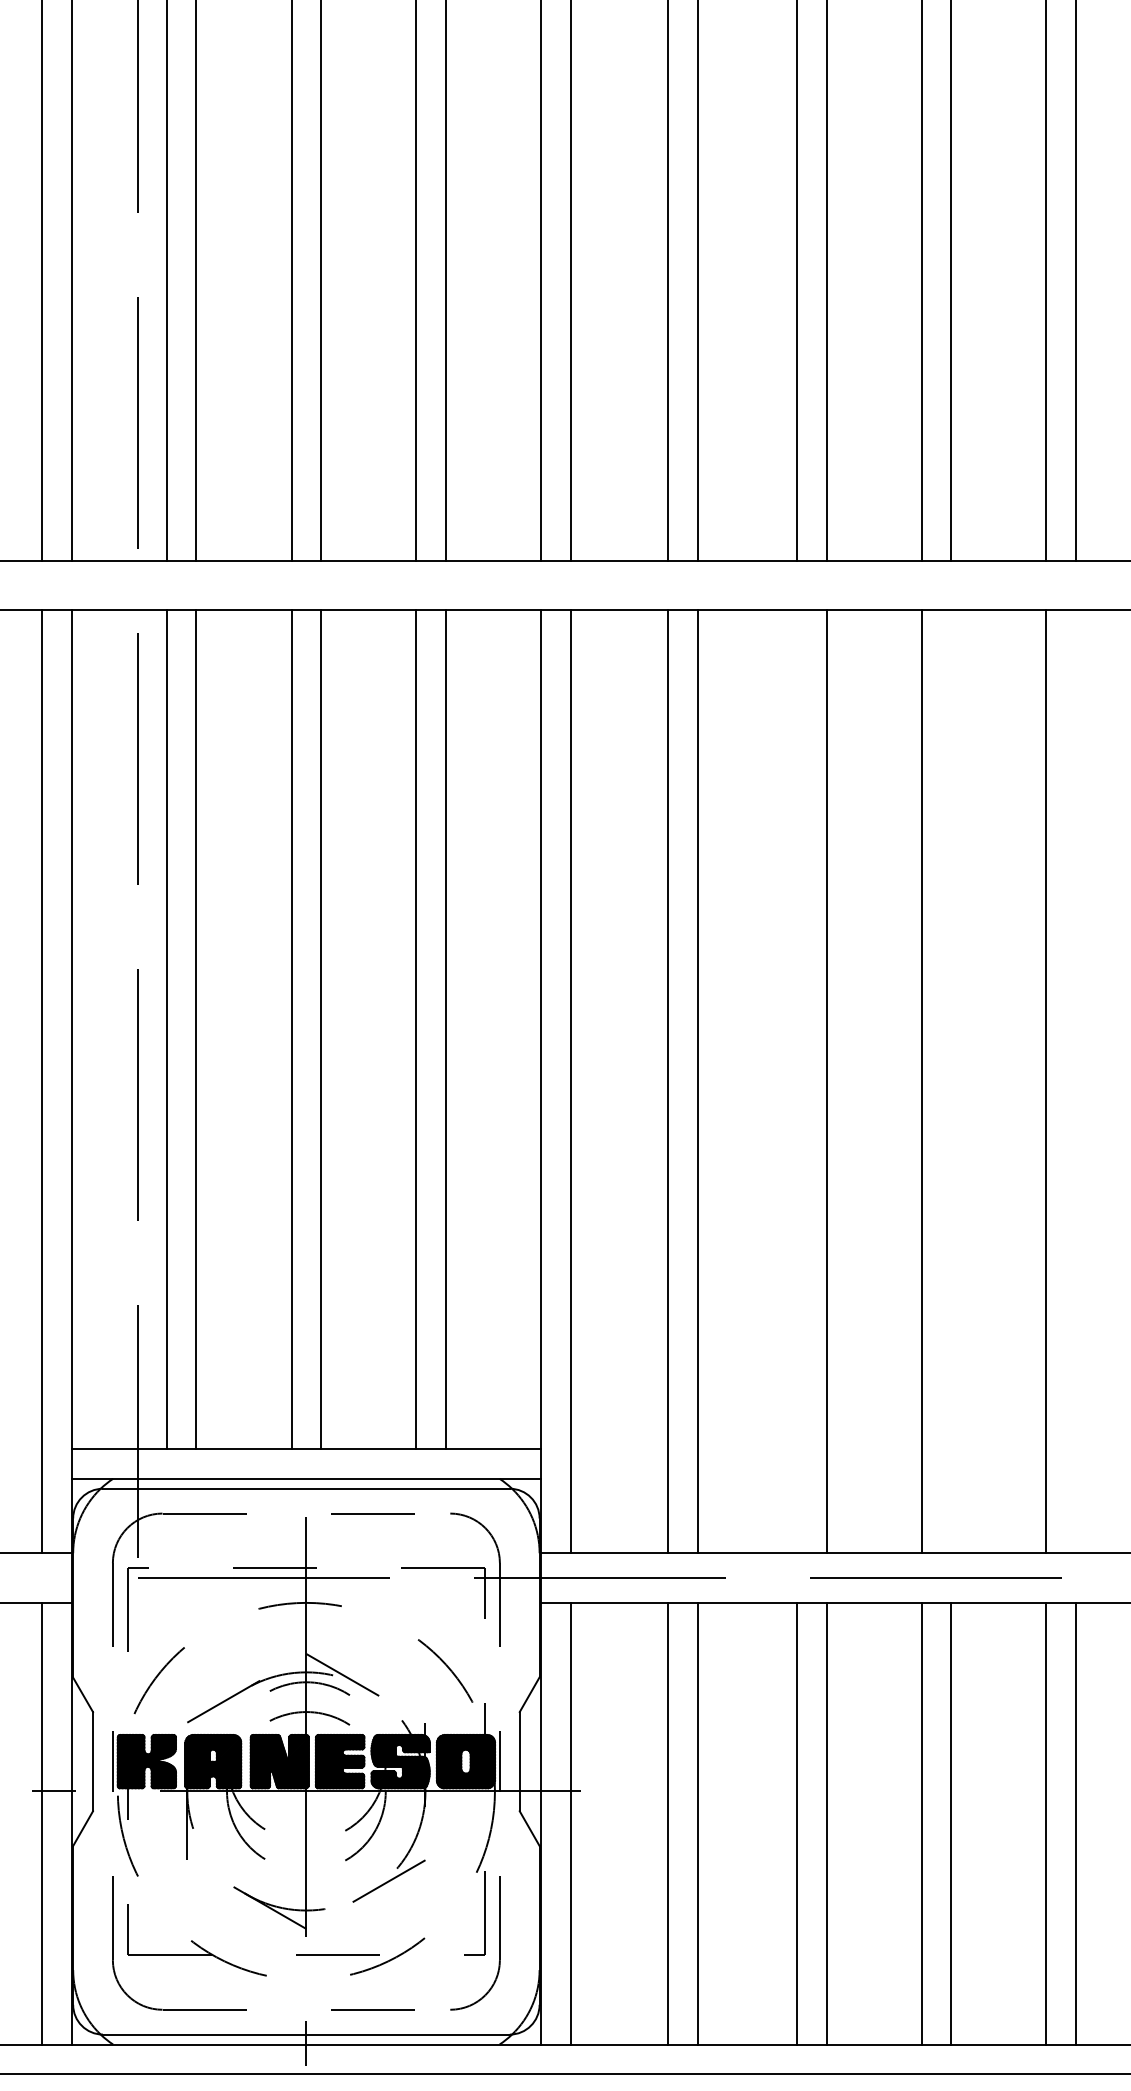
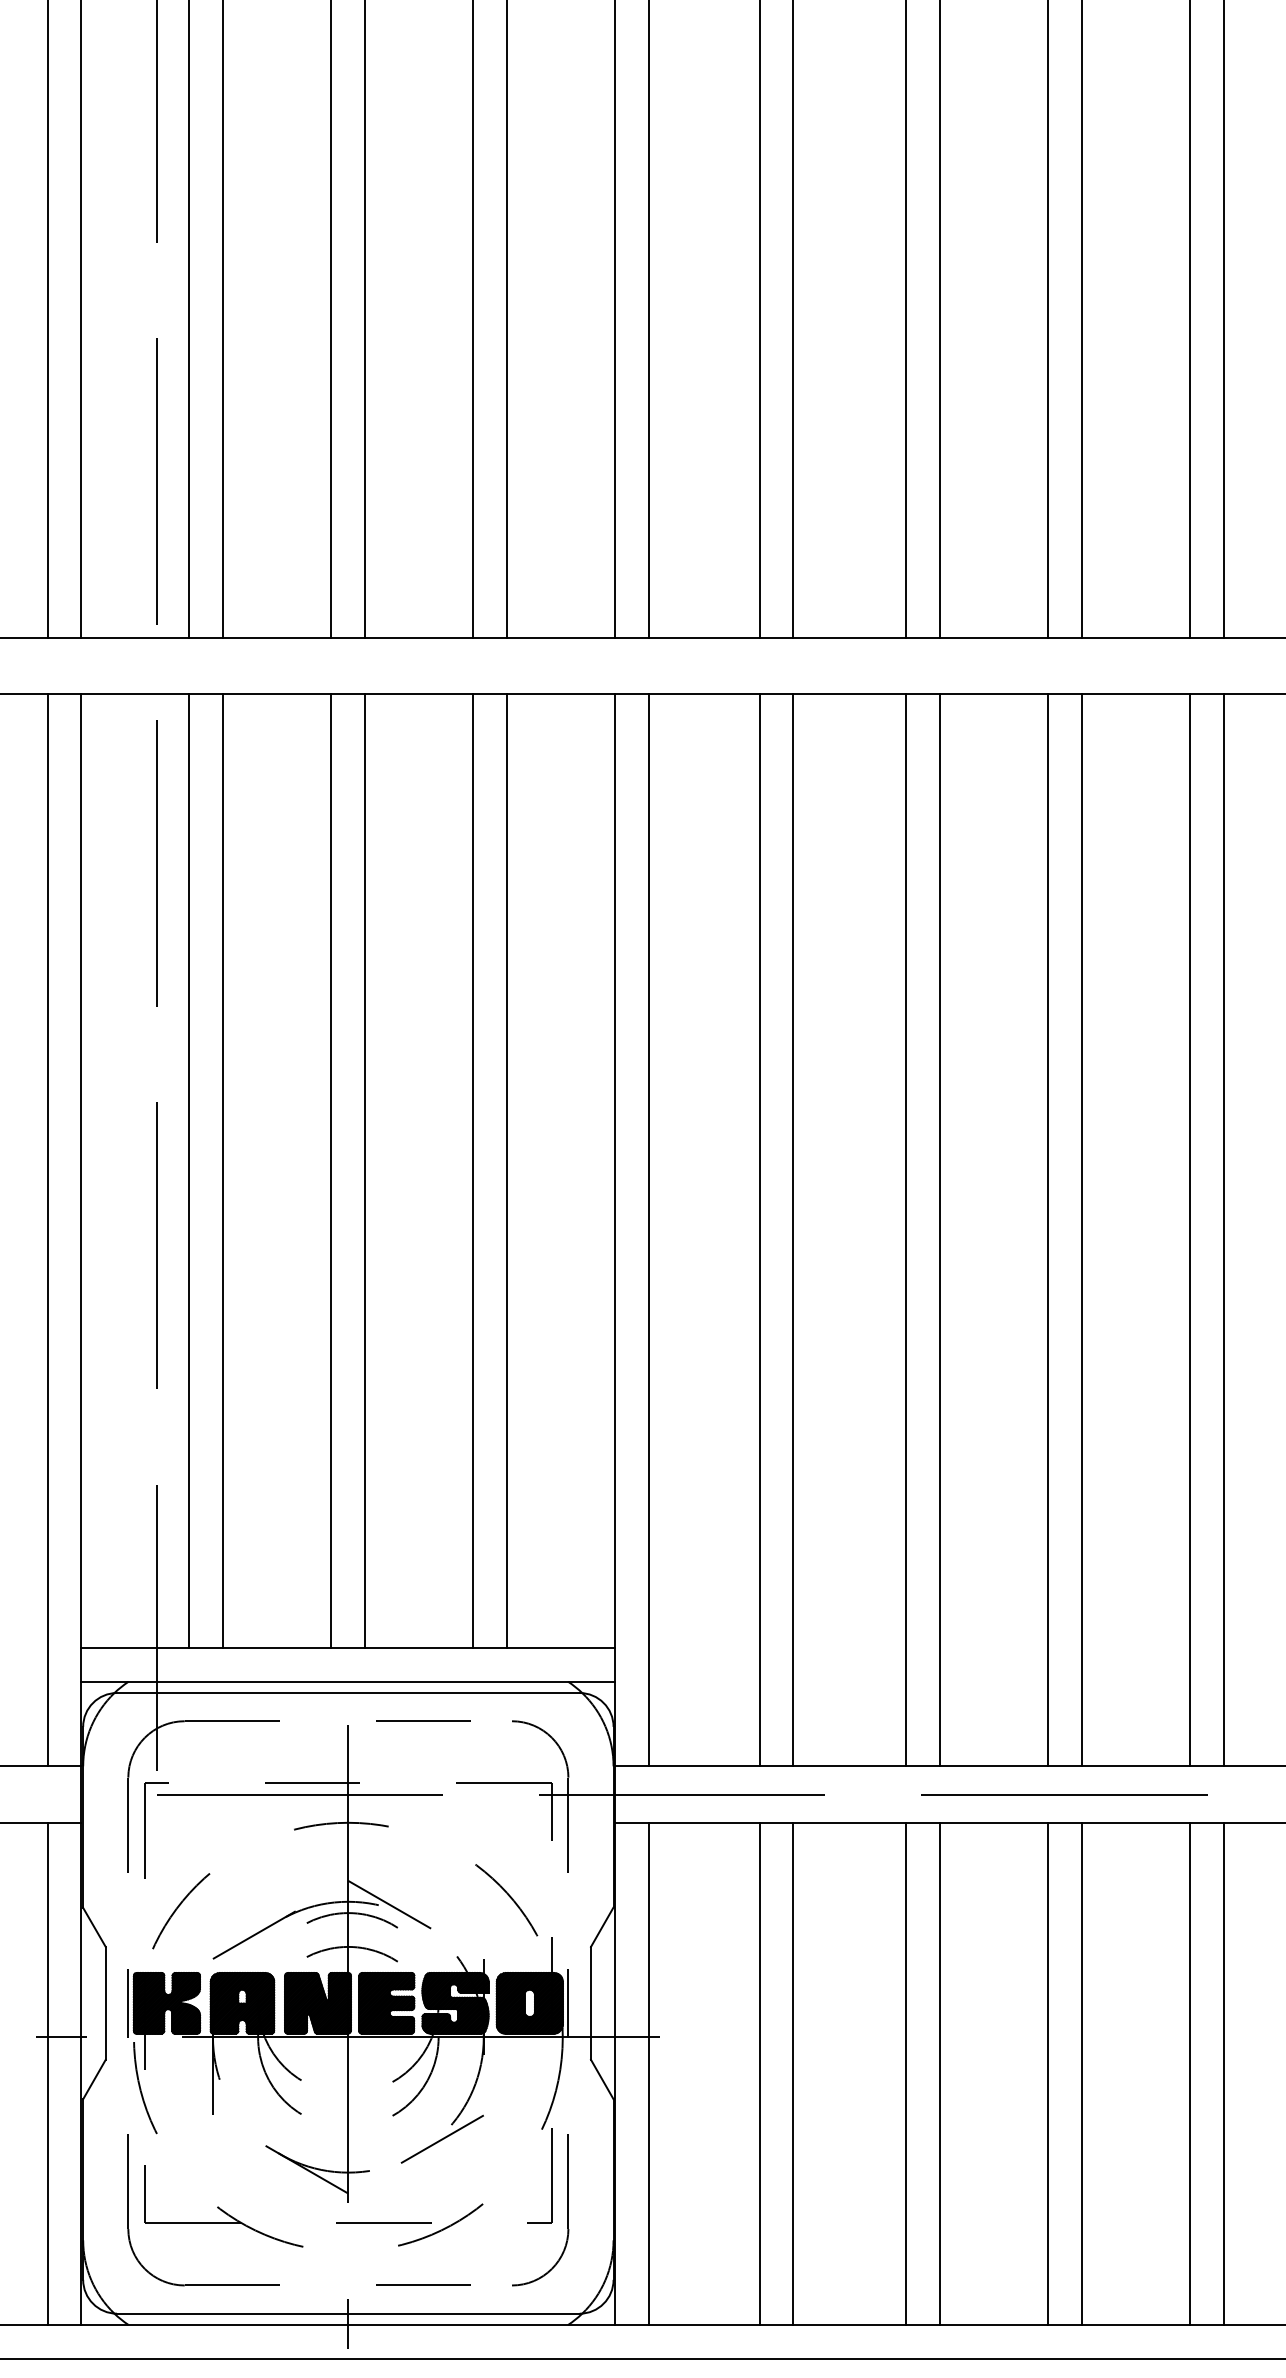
line: (796, 1081) -> (905, 1229), added
line: (951, 1081) -> (1081, 1229), added
line: (1076, 1081) -> (1224, 1229), added

